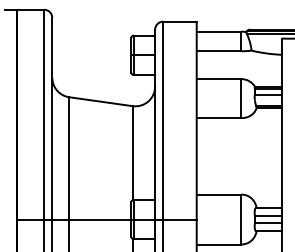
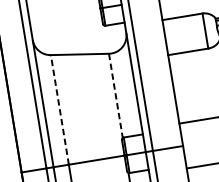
line: (132, 153) -> (115, 96), solid -> dashed
line: (69, 157) -> (59, 109), solid -> dashed

